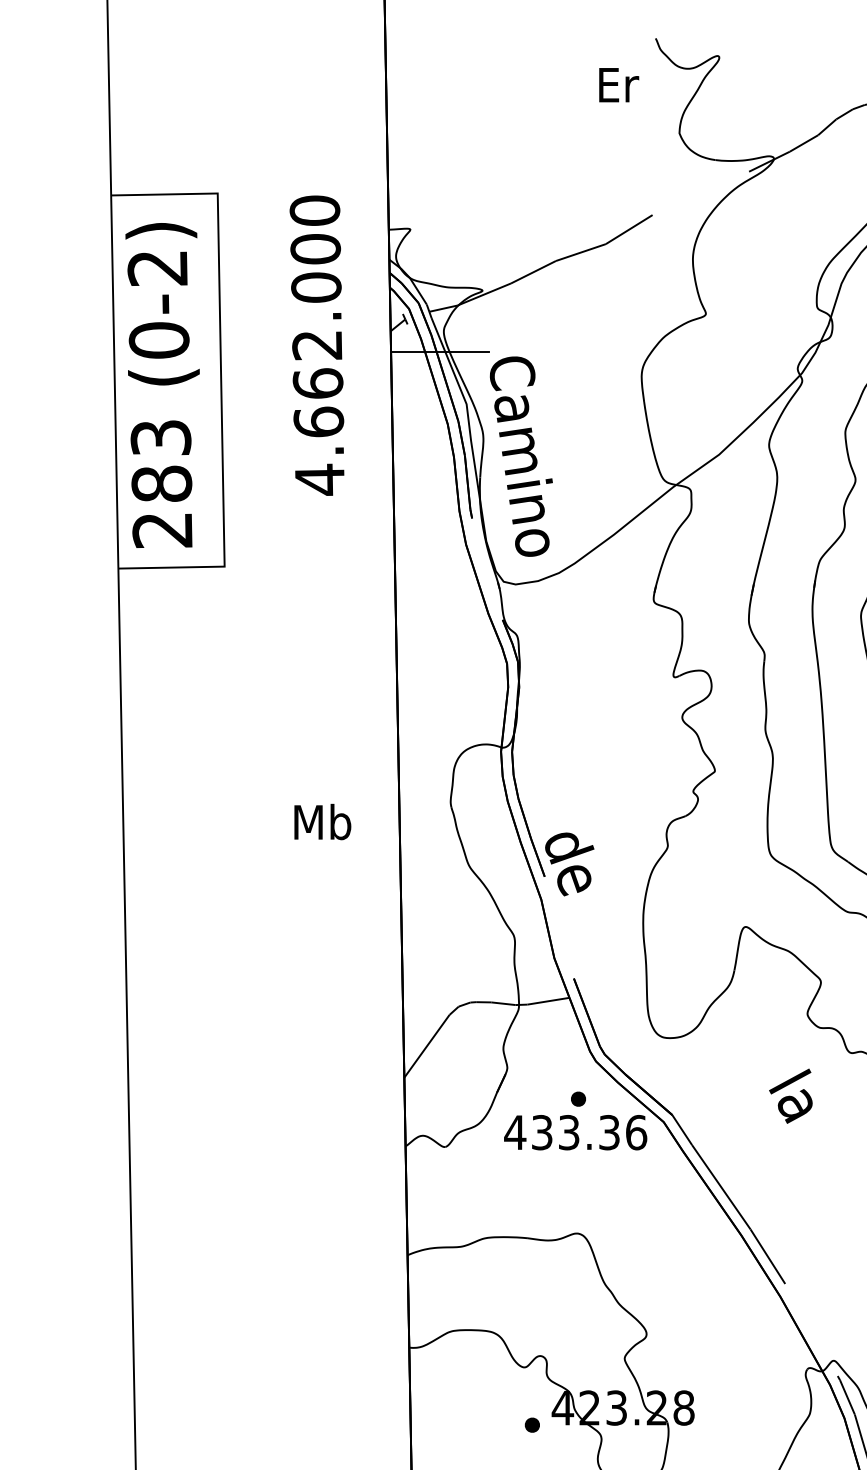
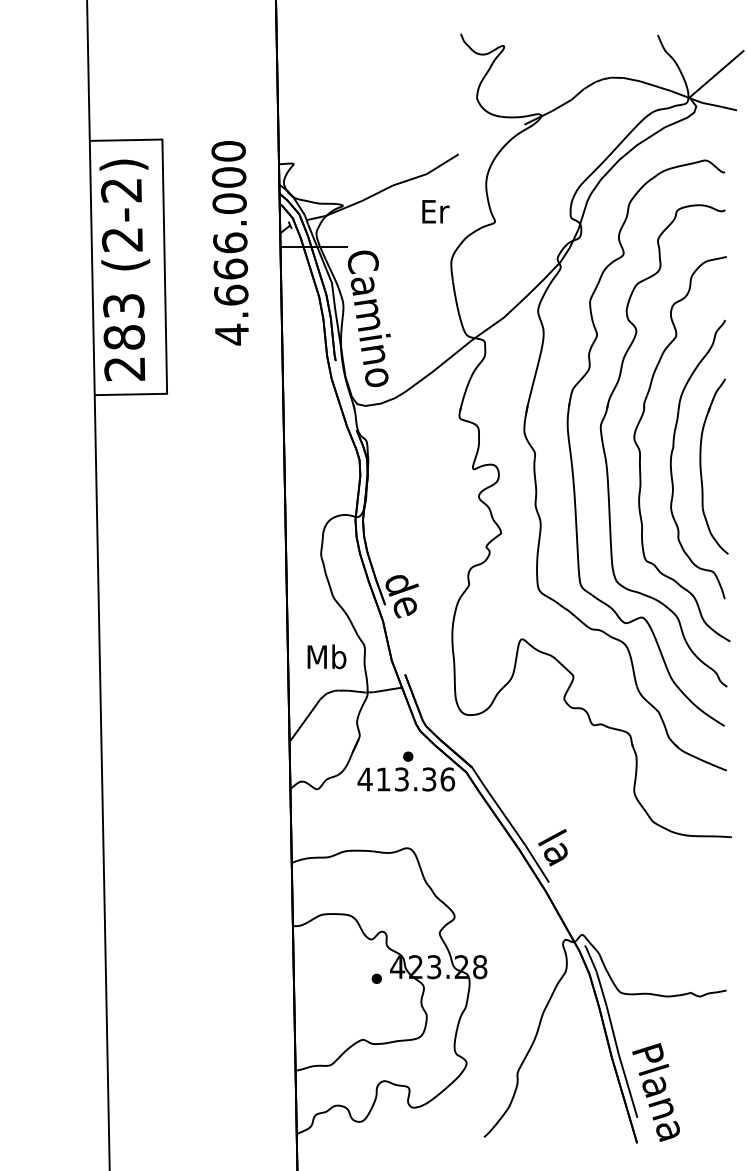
text: (618, 84) -> (435, 211), moved
text: (159, 340) -> (122, 239), (0-2) -> (2-2)
text: (317, 344) -> (230, 242), 4.662.000 -> 4.666.000
text: (322, 821) -> (326, 656), moved
text: (790, 1095) -> (552, 847), moved
text: (542, 1132) -> (383, 779), 433.36 -> 413.36

